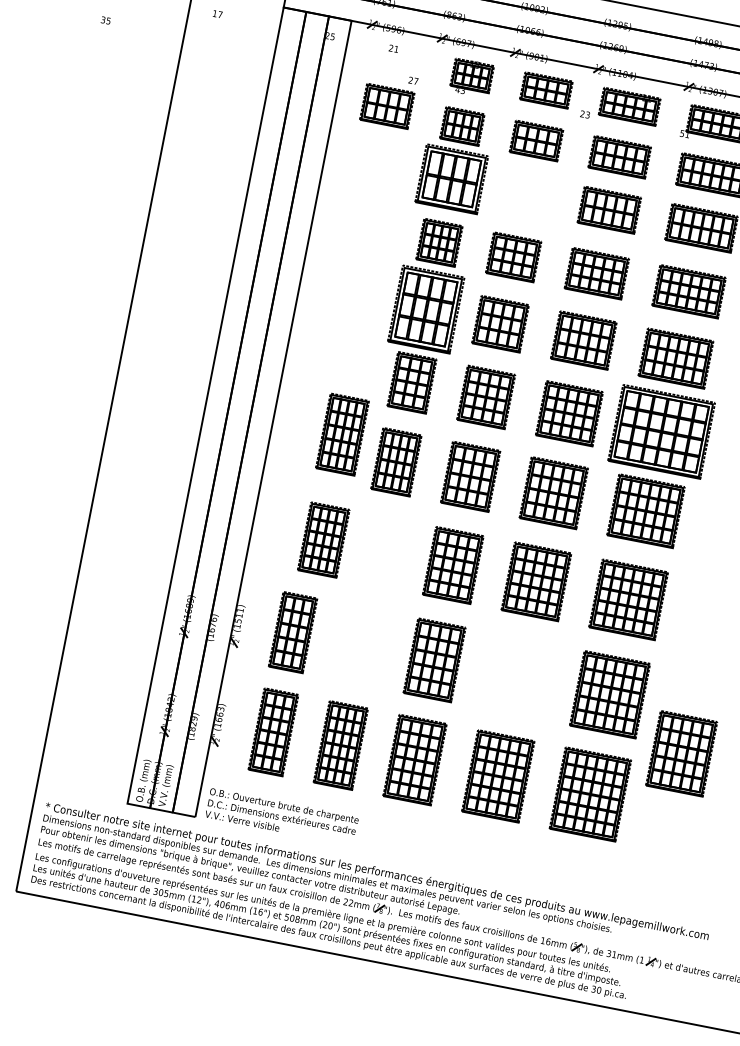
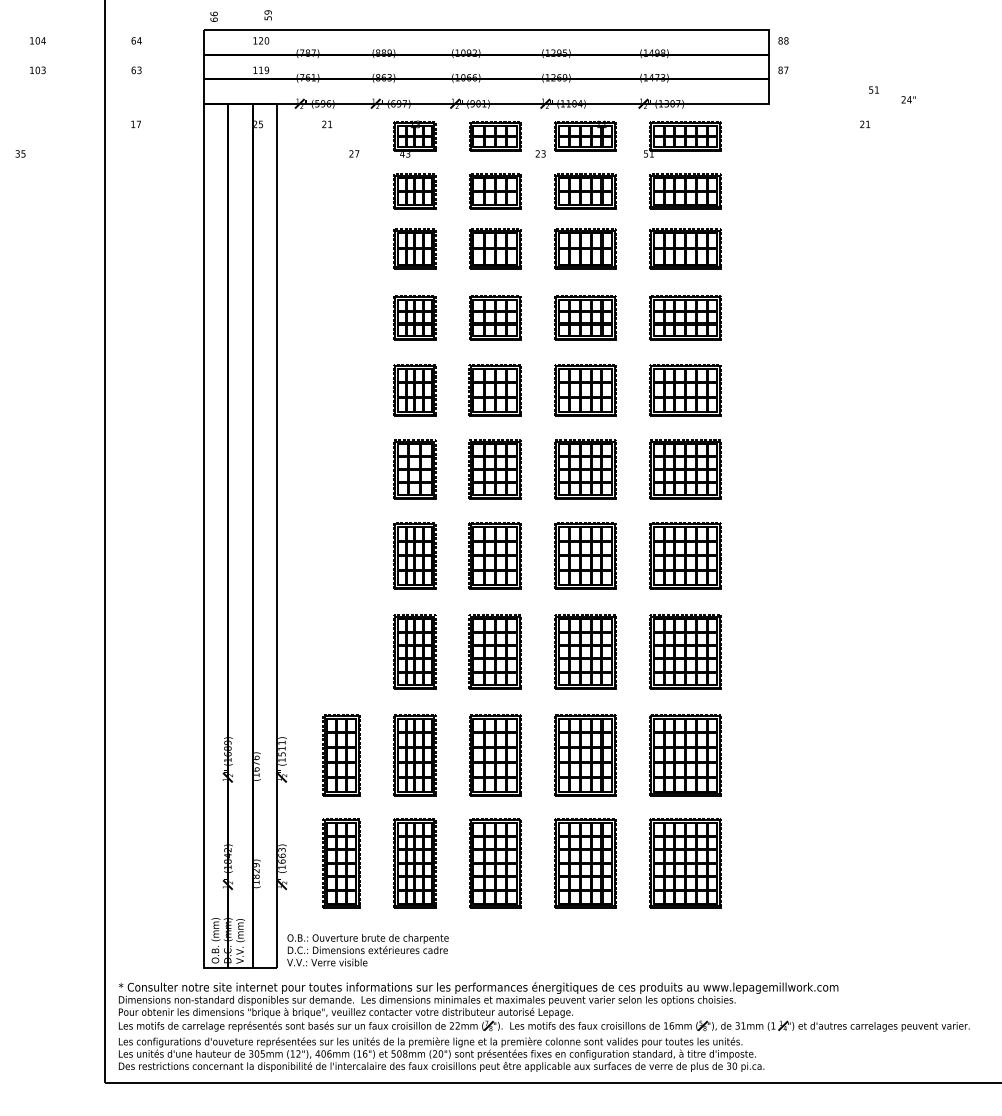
part: (387, 106) -> (495, 248), moved
part: (451, 178) -> (414, 248), size x0.62
part: (426, 309) -> (414, 390), size x0.62
part: (661, 431) -> (685, 469), size x0.71
part: (342, 434) -> (414, 755), moved
part: (323, 539) -> (414, 651), moved
part: (681, 754) -> (585, 755), moved

